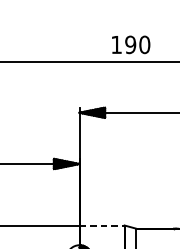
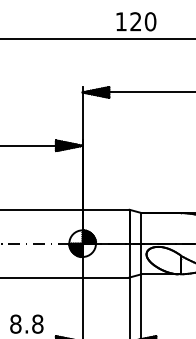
text: (130, 44) -> (135, 21), 190 -> 120
line: (102, 225) -> (106, 209), dashed -> solid

